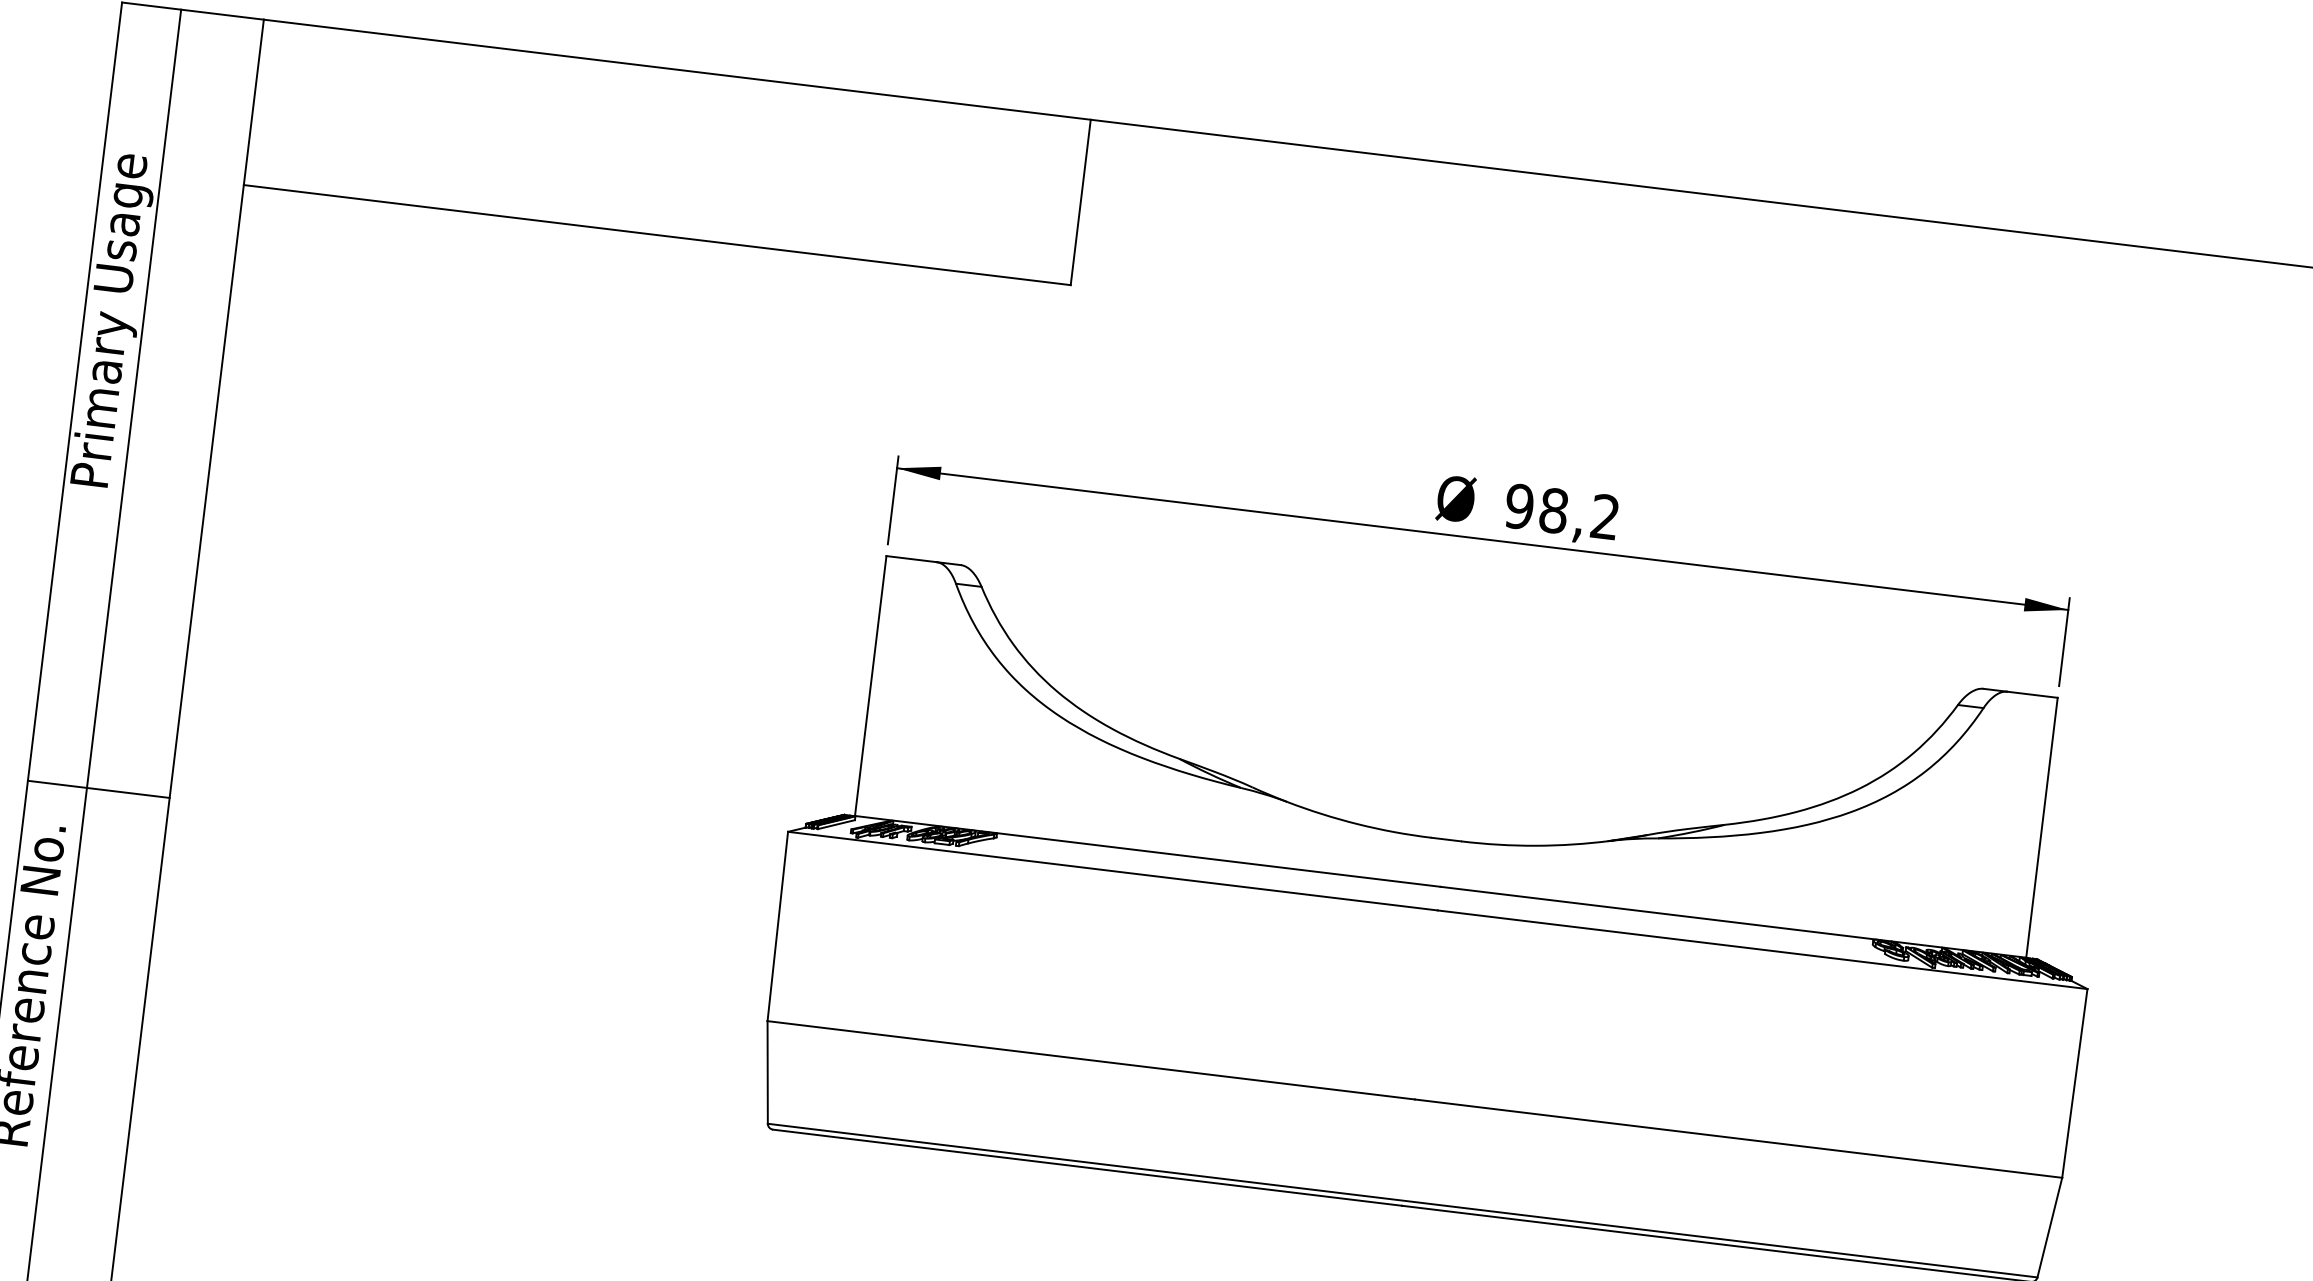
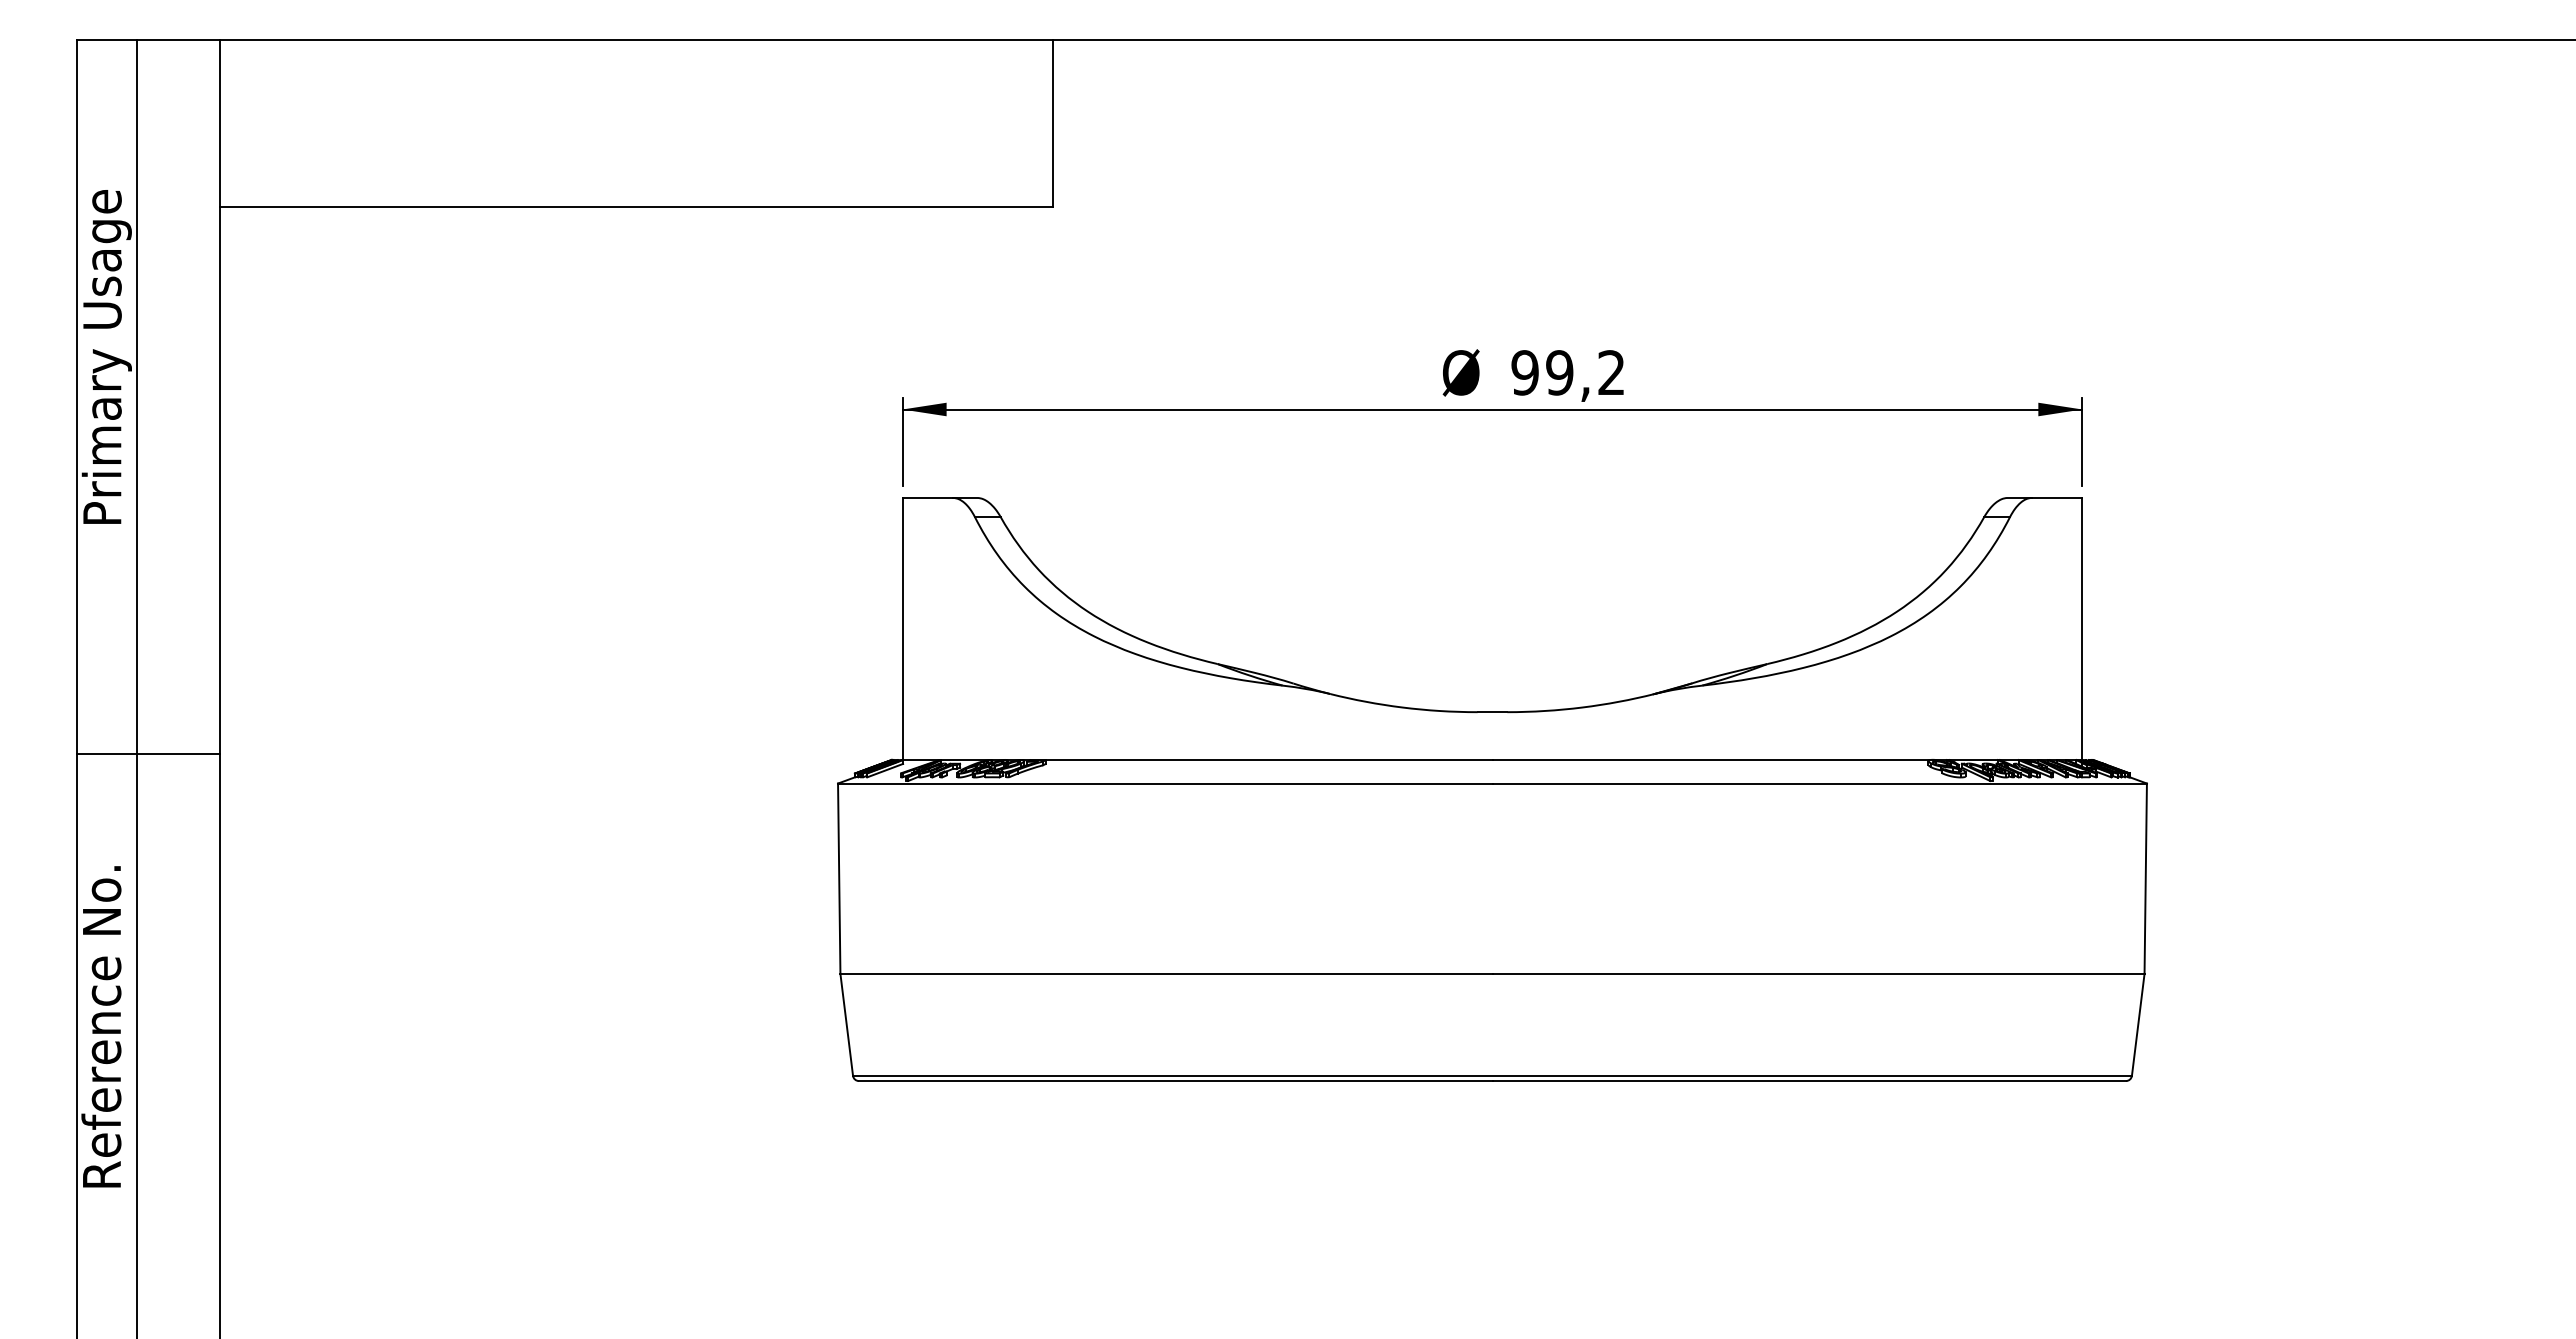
text: (1553, 510) -> (1559, 372), 98,2 -> 99,2
line: (98, 789) -> (148, 754), moved

